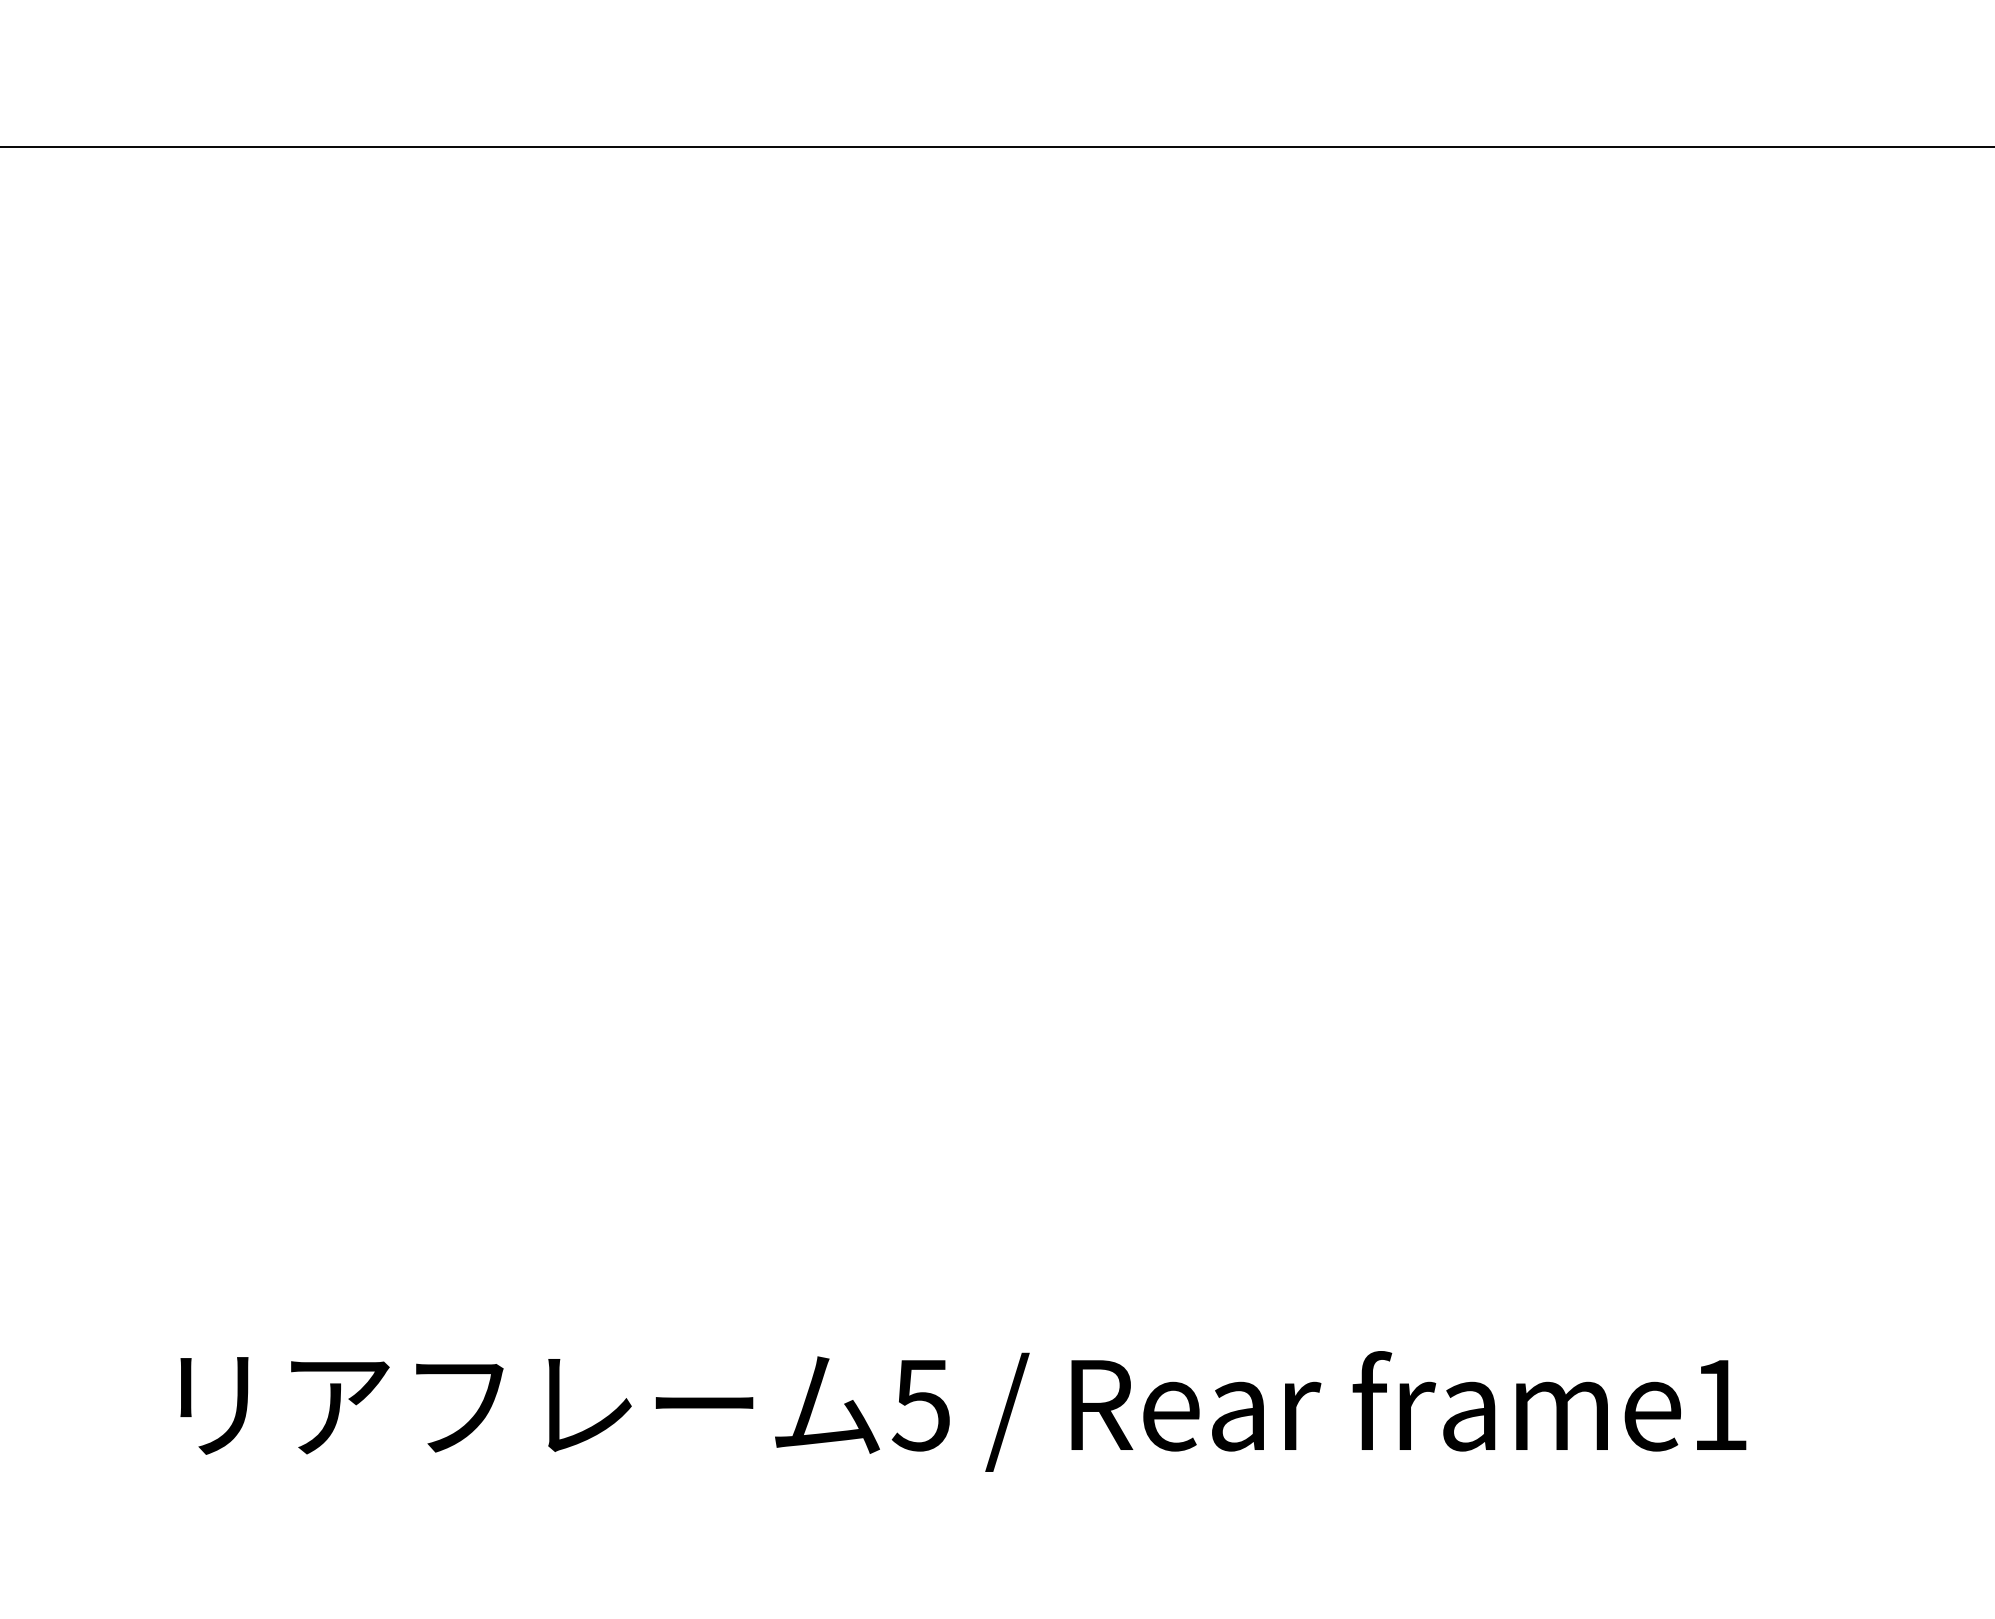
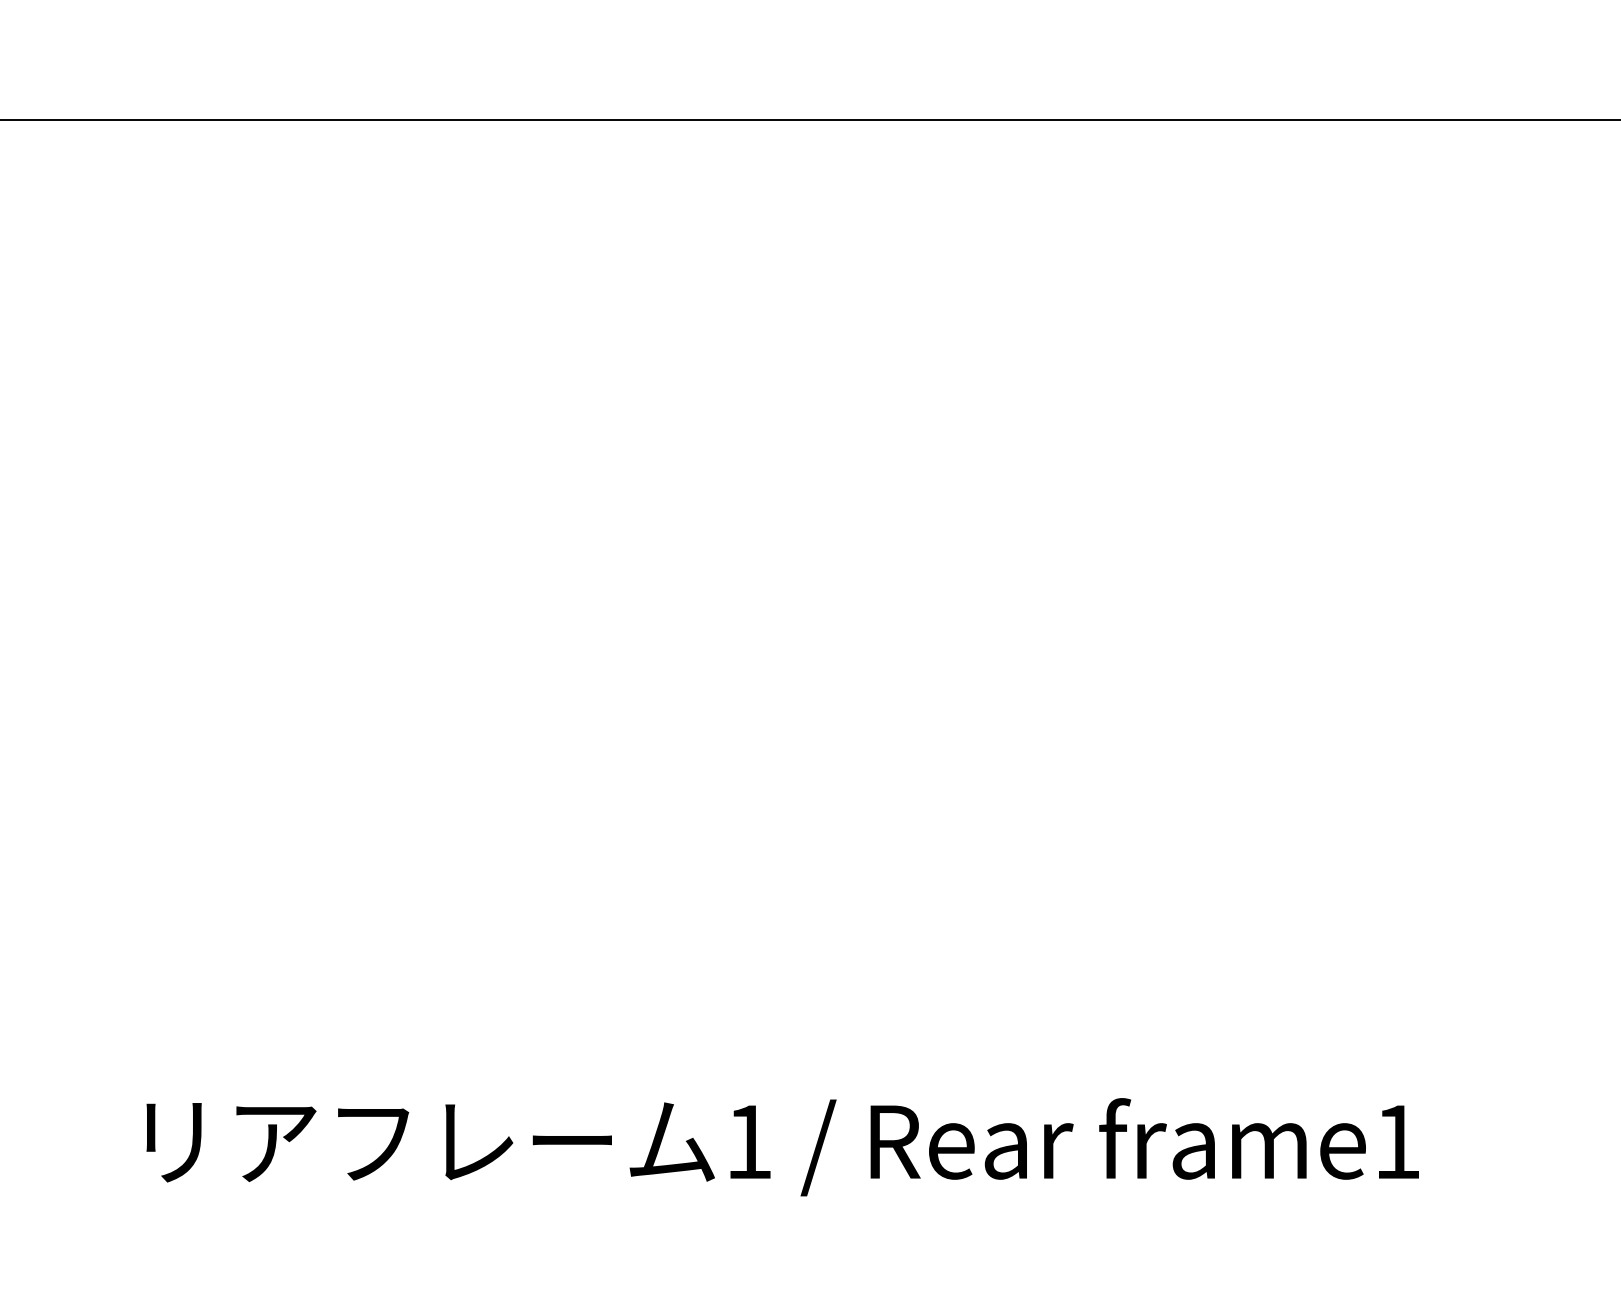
text: (919, 1405) -> (747, 1142), 5 -> 1

